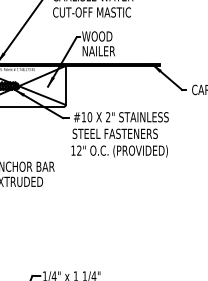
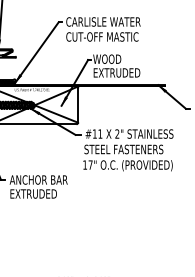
text: (108, 50) -> (117, 72), NAILER -> EXTRUDED
text: (90, 116) -> (100, 133), #10 -> #11
text: (79, 150) -> (90, 164), 12" -> 17"

